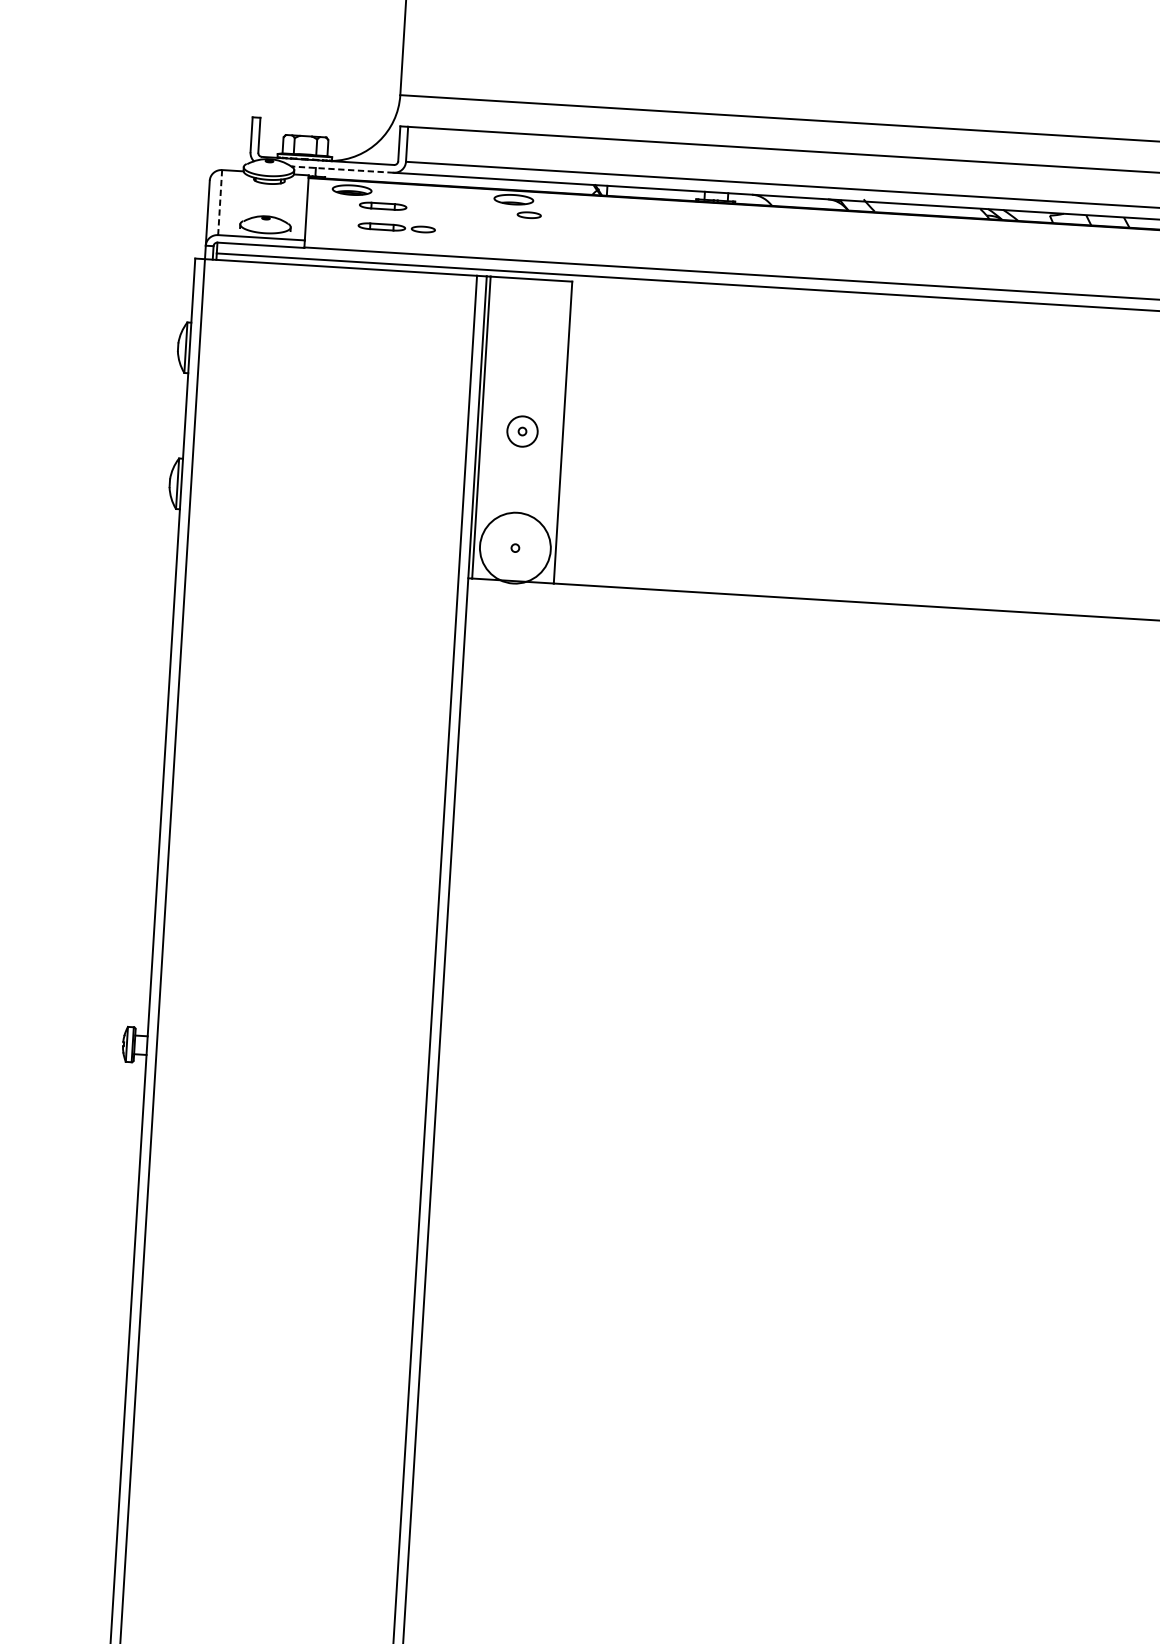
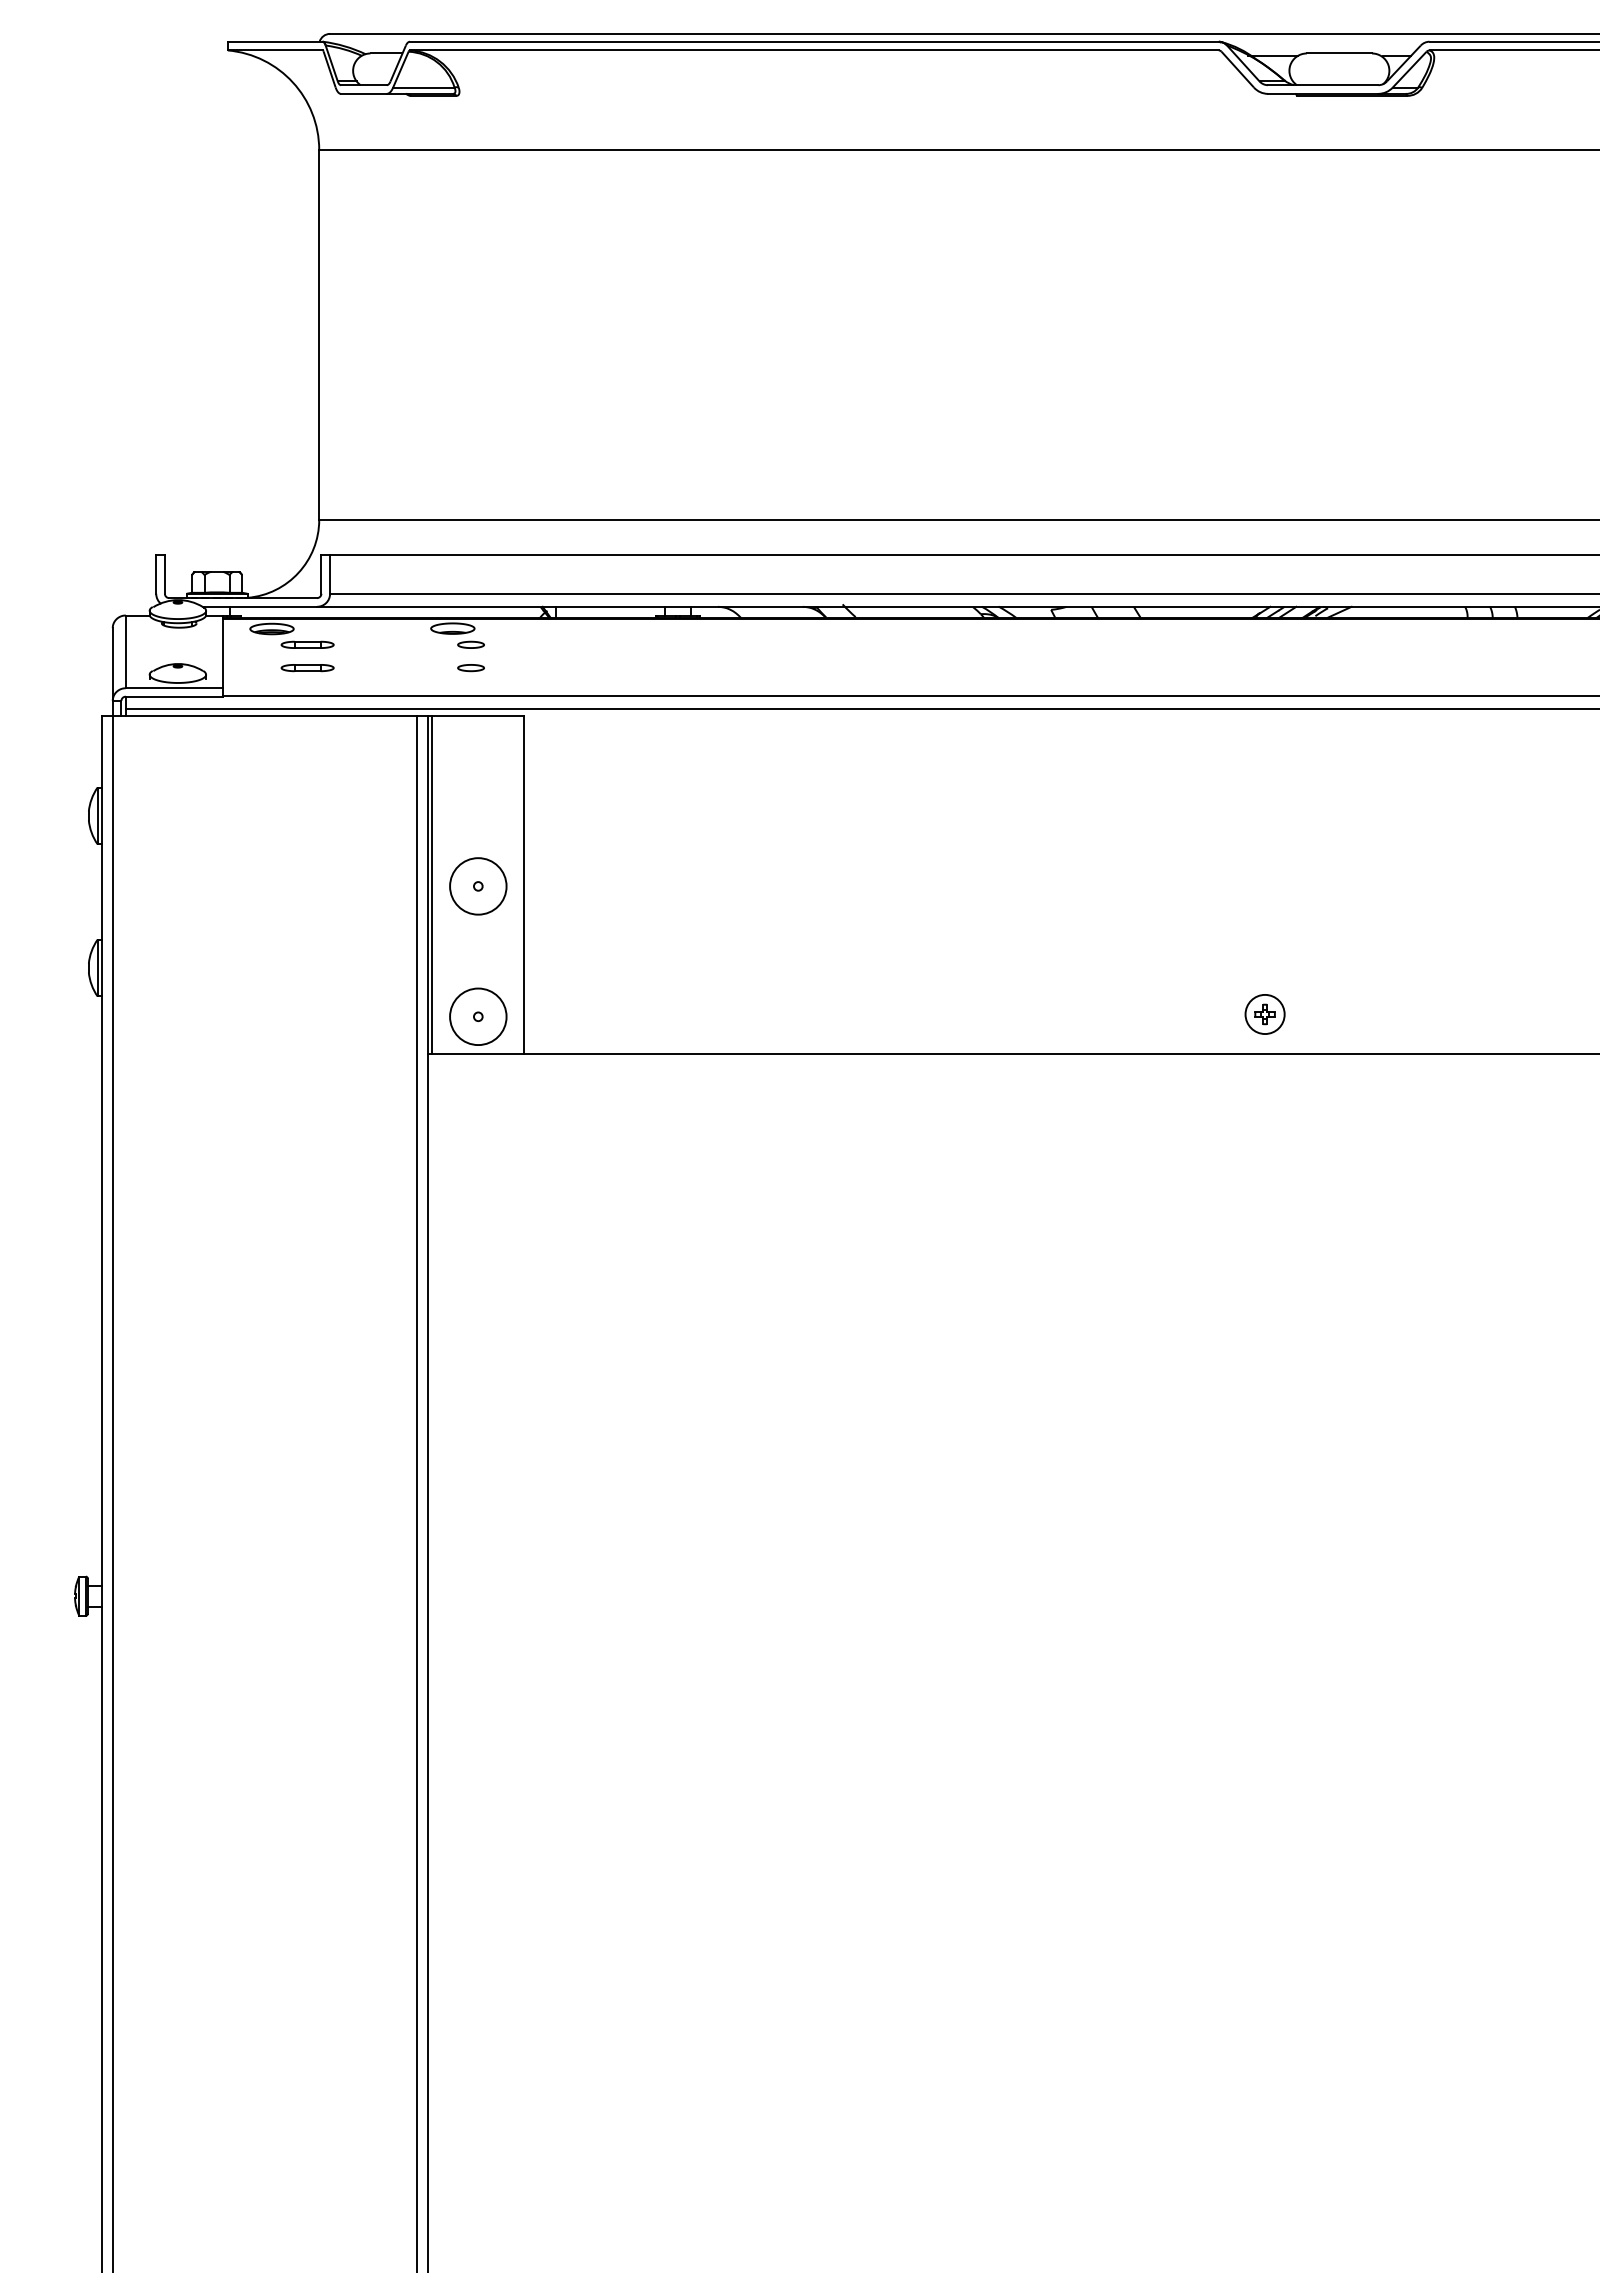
line: (342, 169) -> (259, 606), dashed -> solid
line: (219, 203) -> (125, 652), dashed -> solid
part: (422, 229) -> (470, 668), moved
circle: (522, 431) -> (478, 886), size x1.67
circle: (515, 547) -> (478, 1016), size x0.71

